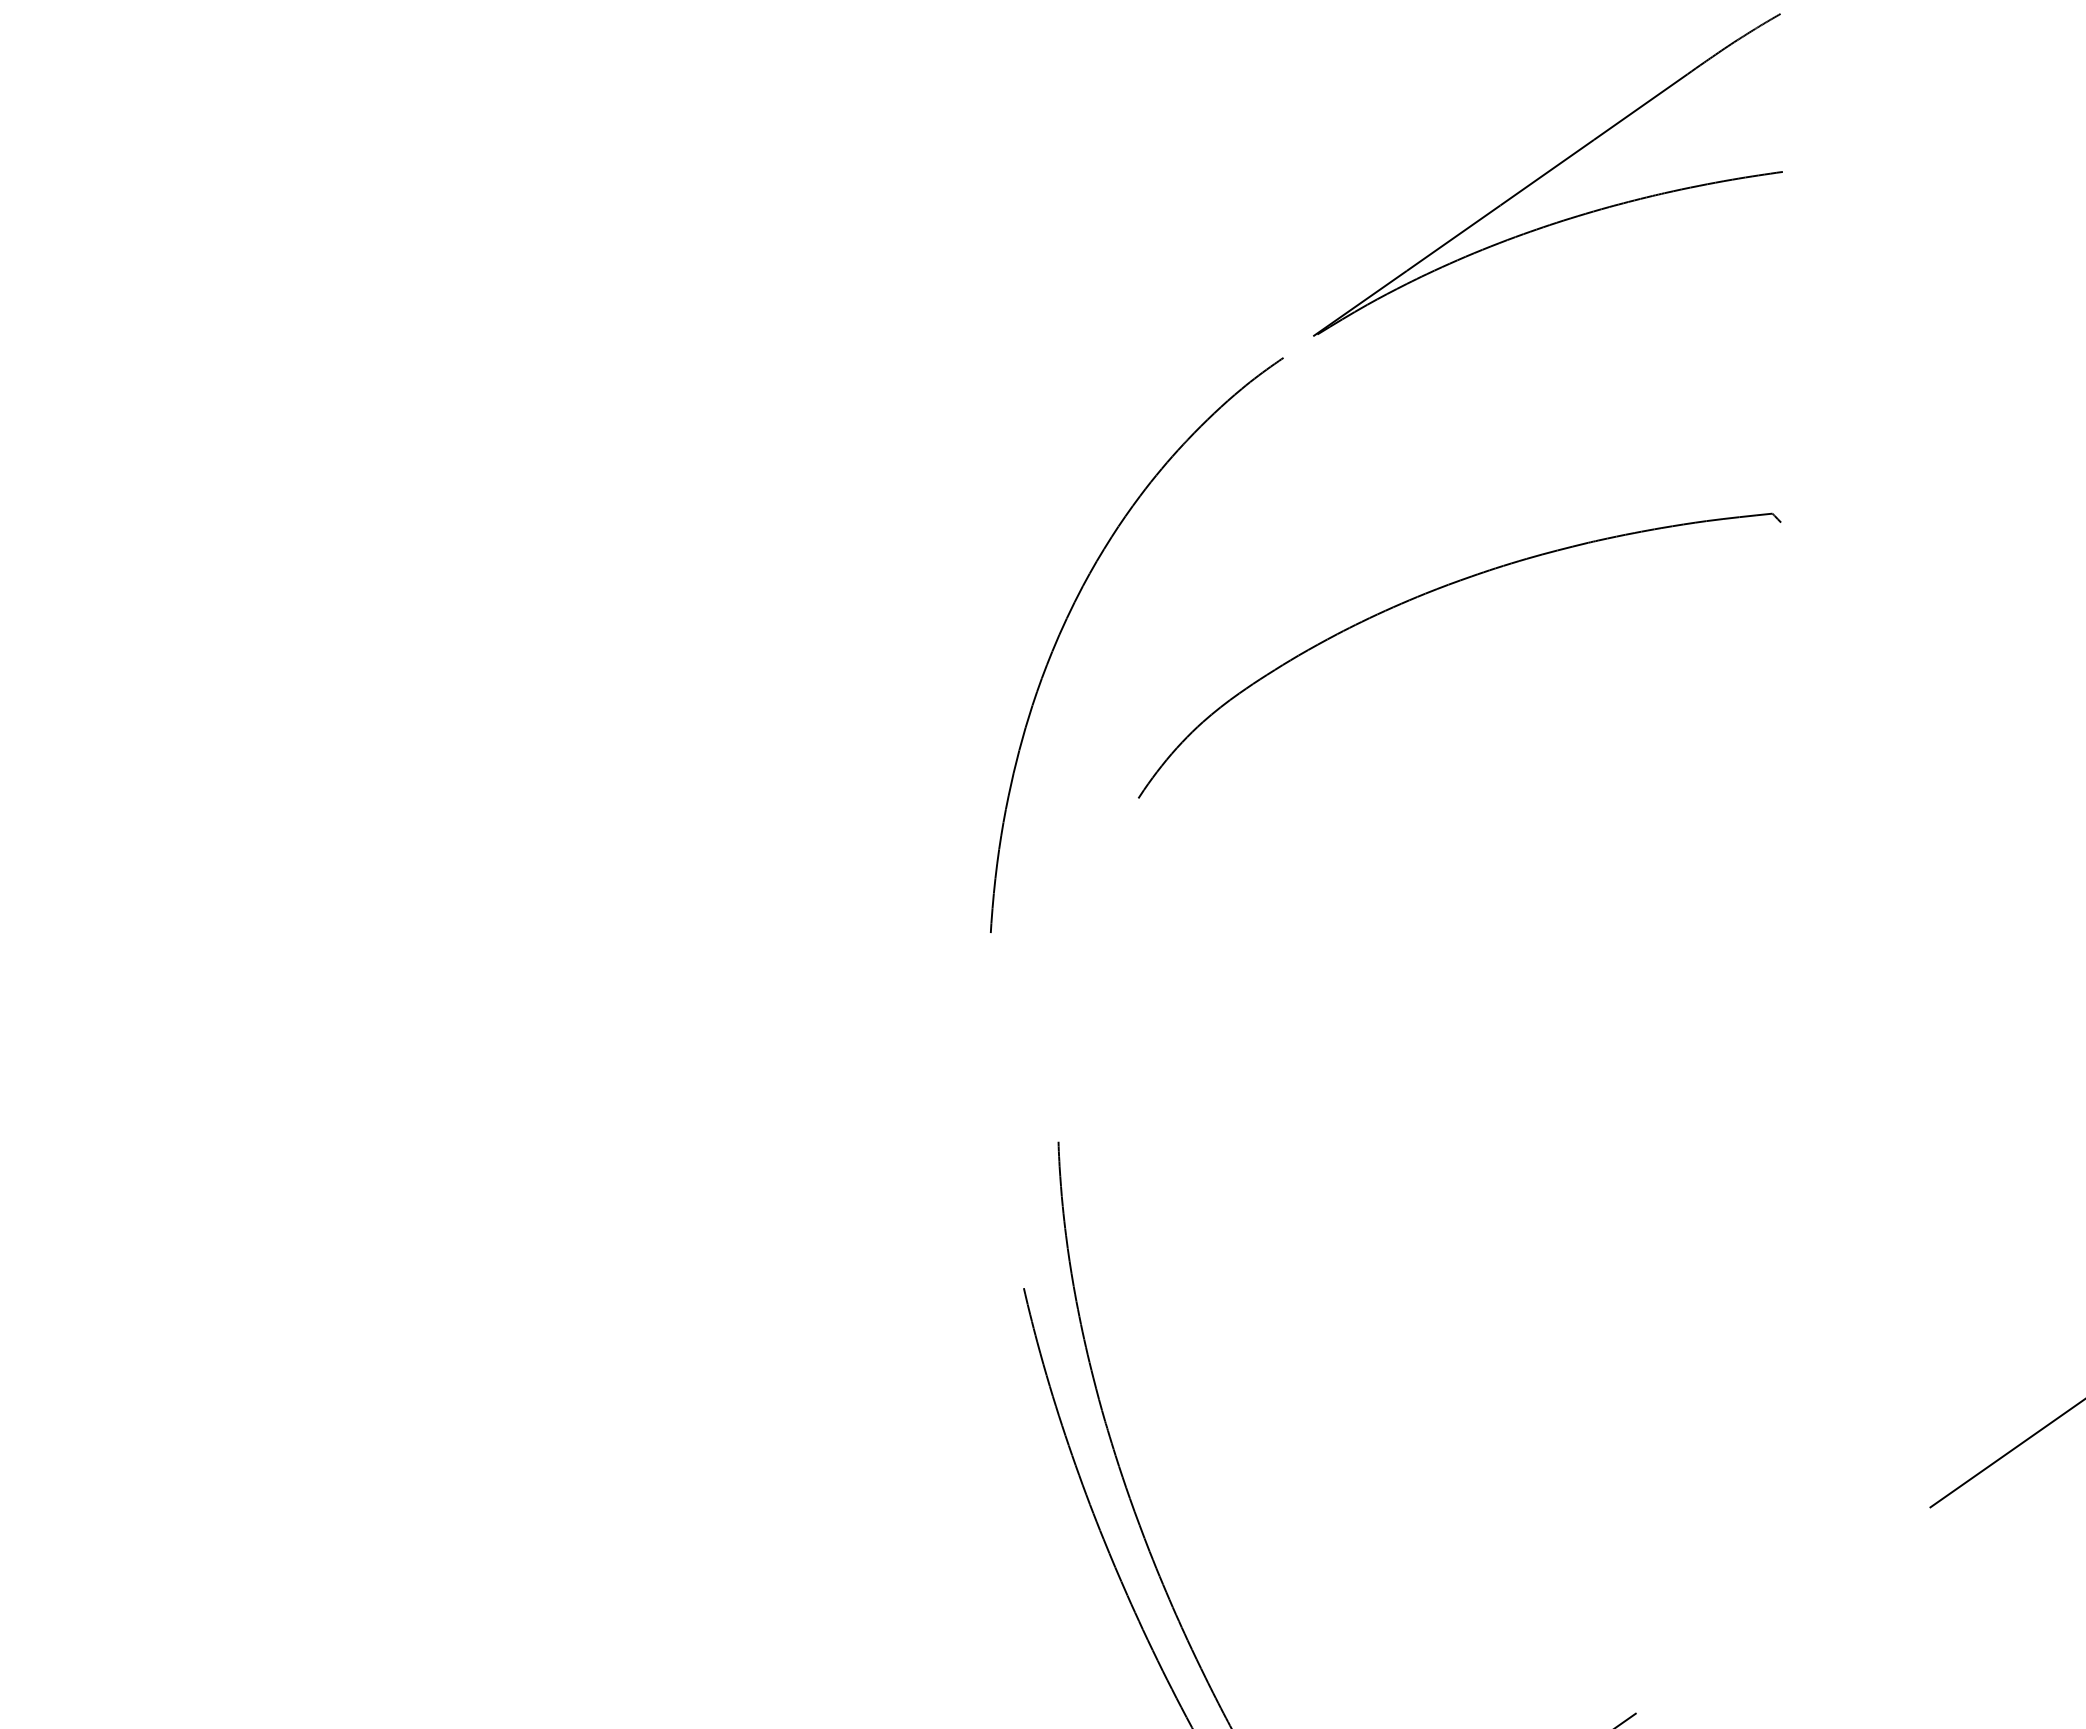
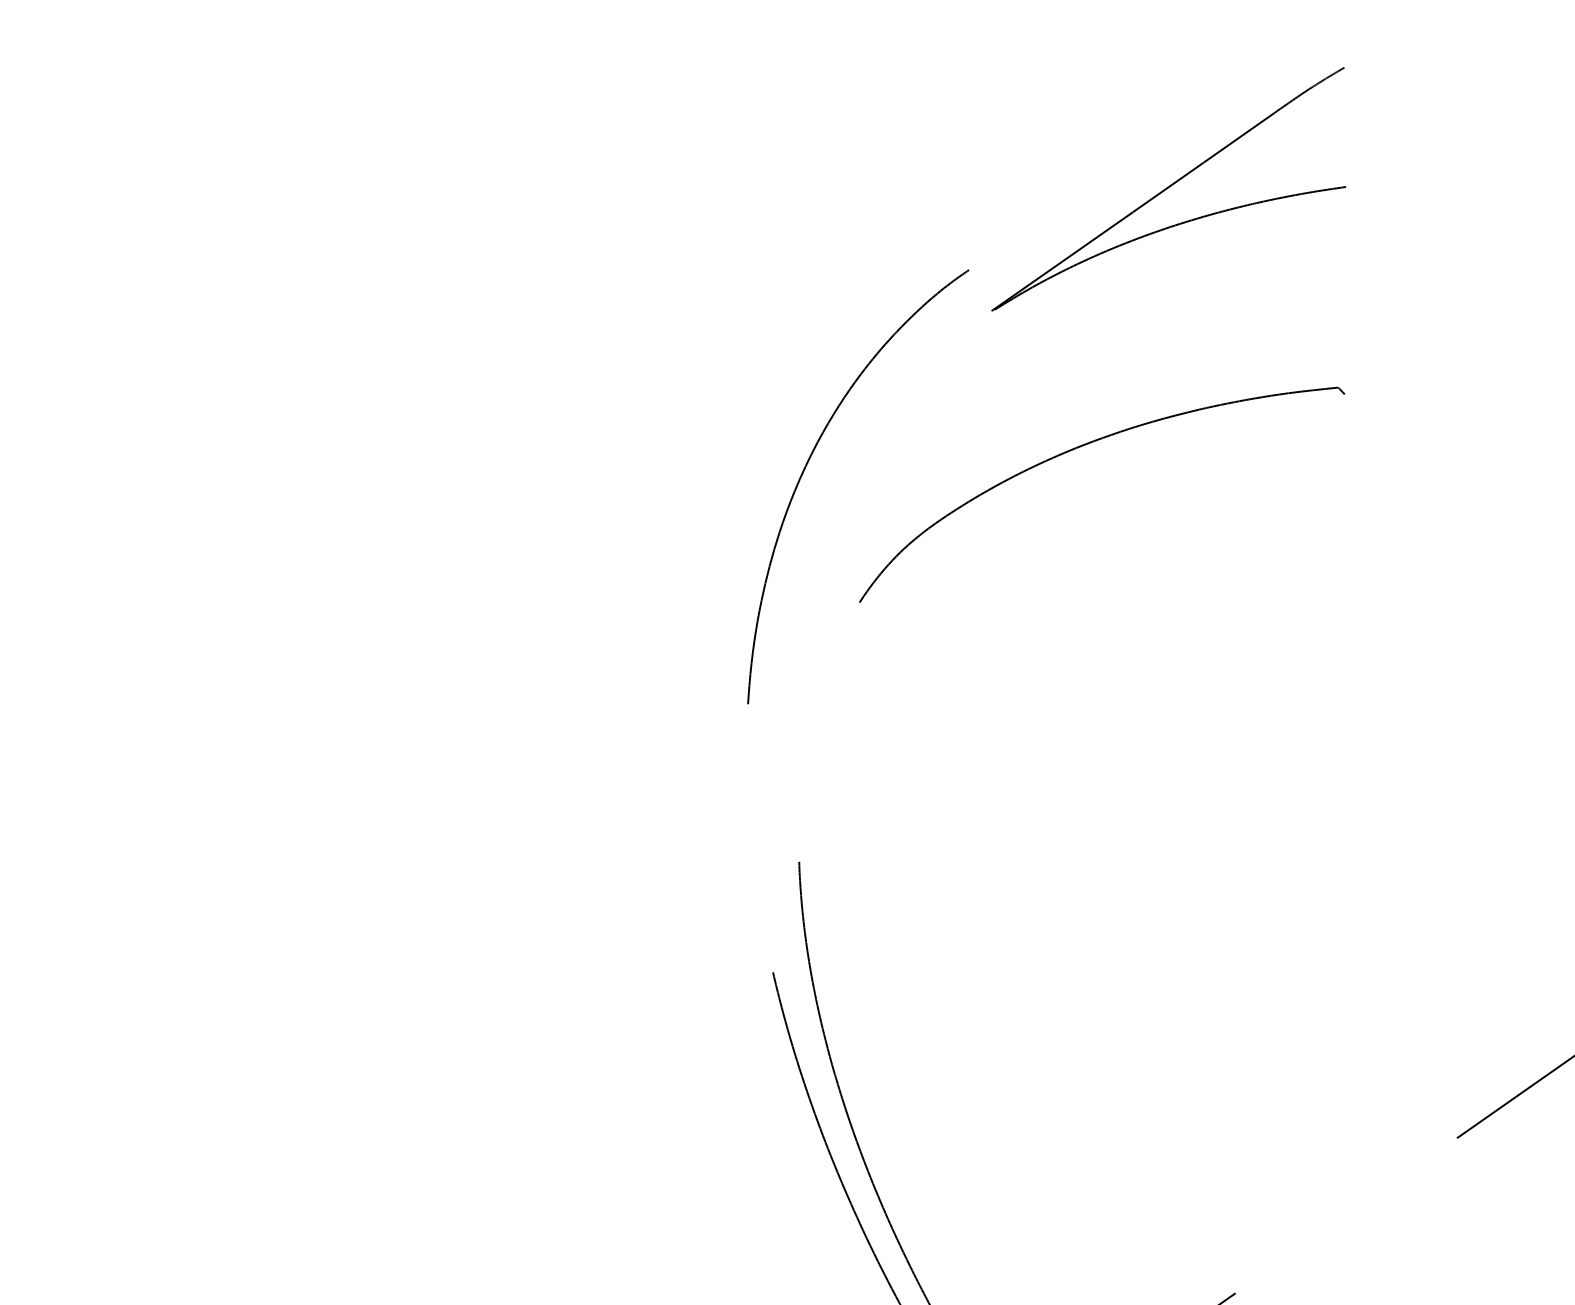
part: (1547, 174) -> (1168, 188), moved

